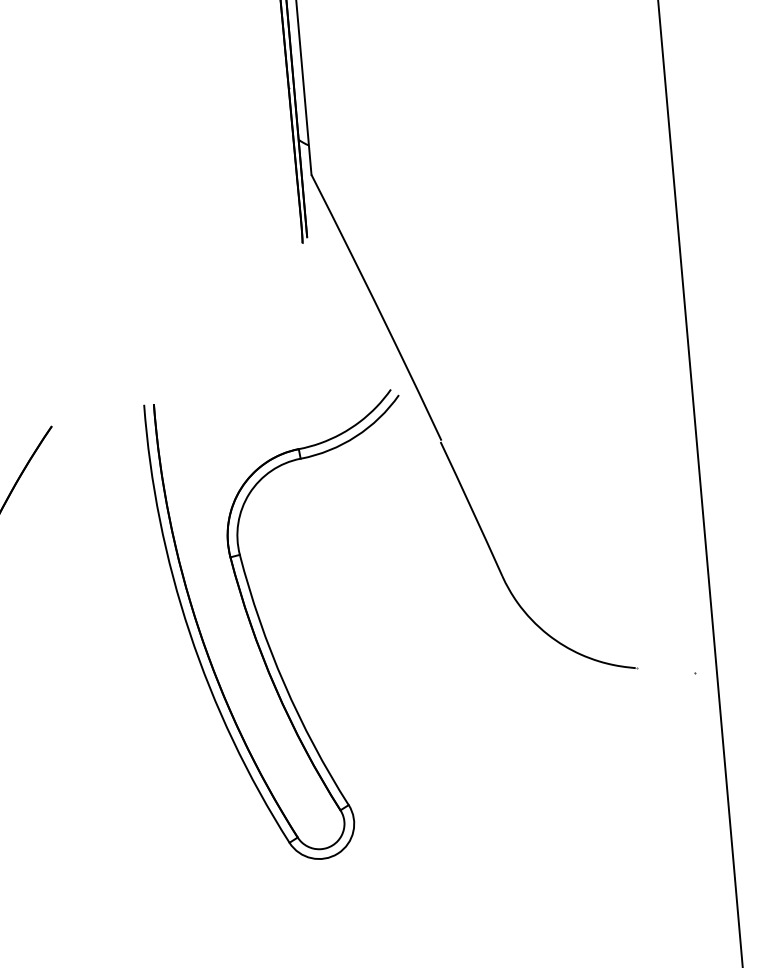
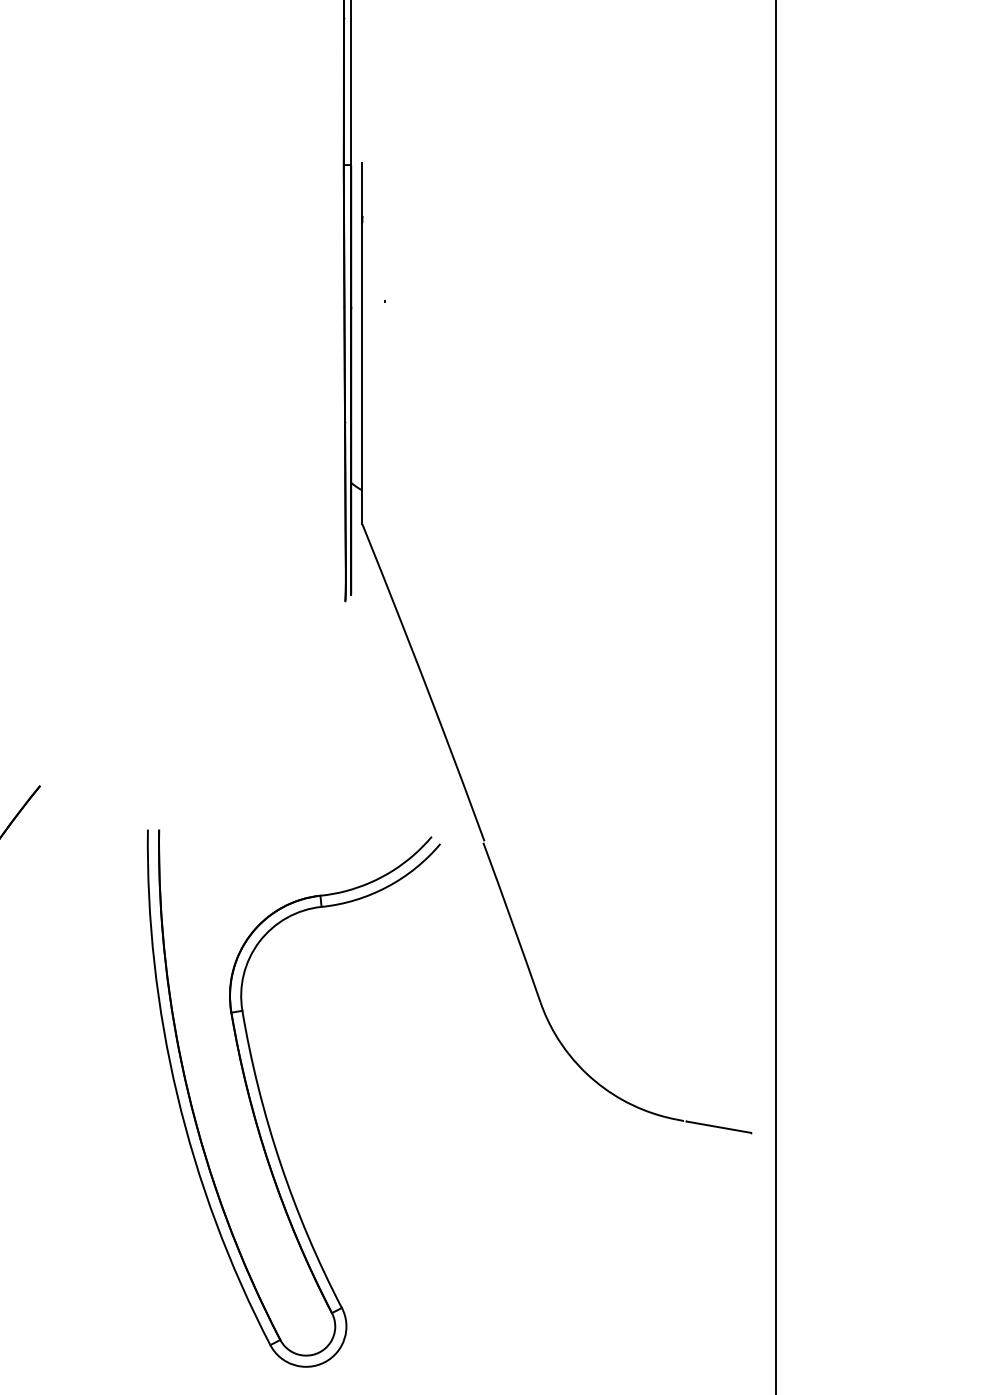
part: (266, 636) -> (264, 1106), moved
line: (666, 670) -> (718, 1126), added

